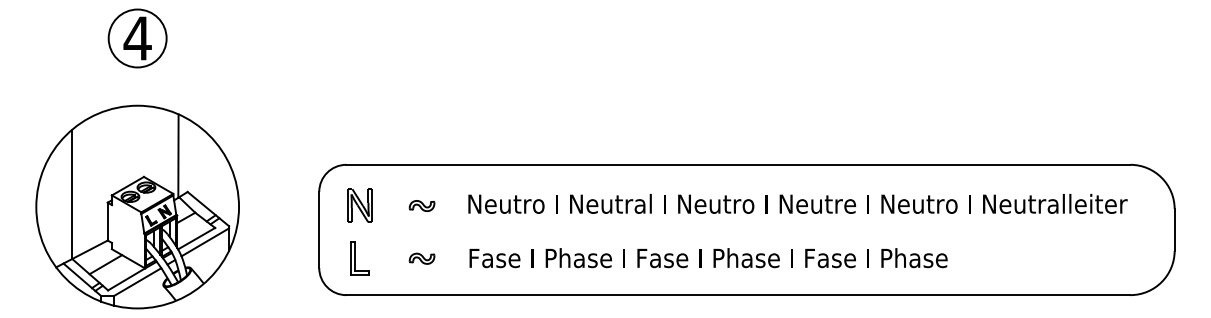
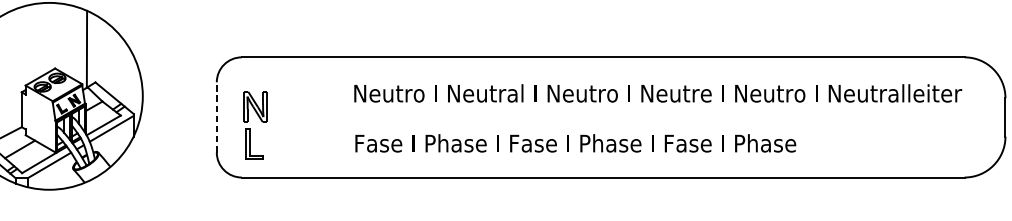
part: (359, 205) -> (254, 106), moved
part: (421, 206) -> (311, 95), removed
line: (319, 229) -> (217, 117), solid -> dashed
part: (421, 258) -> (311, 143), removed

